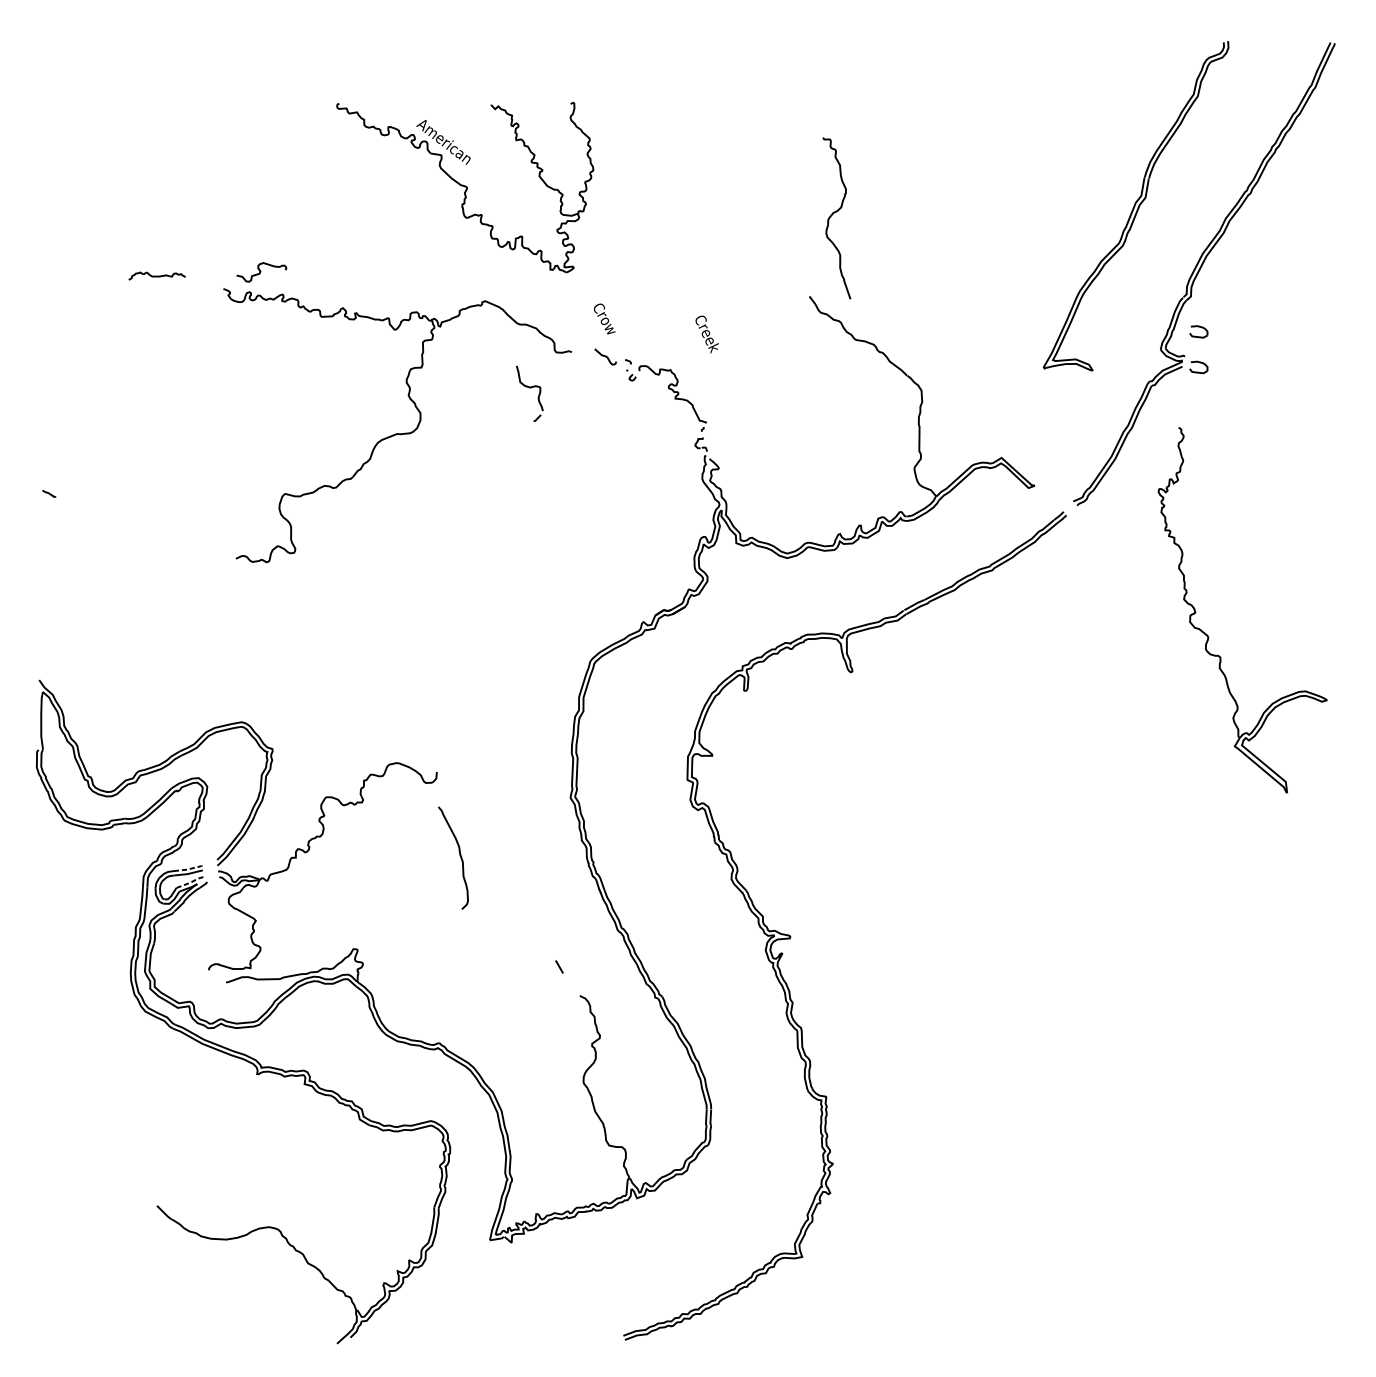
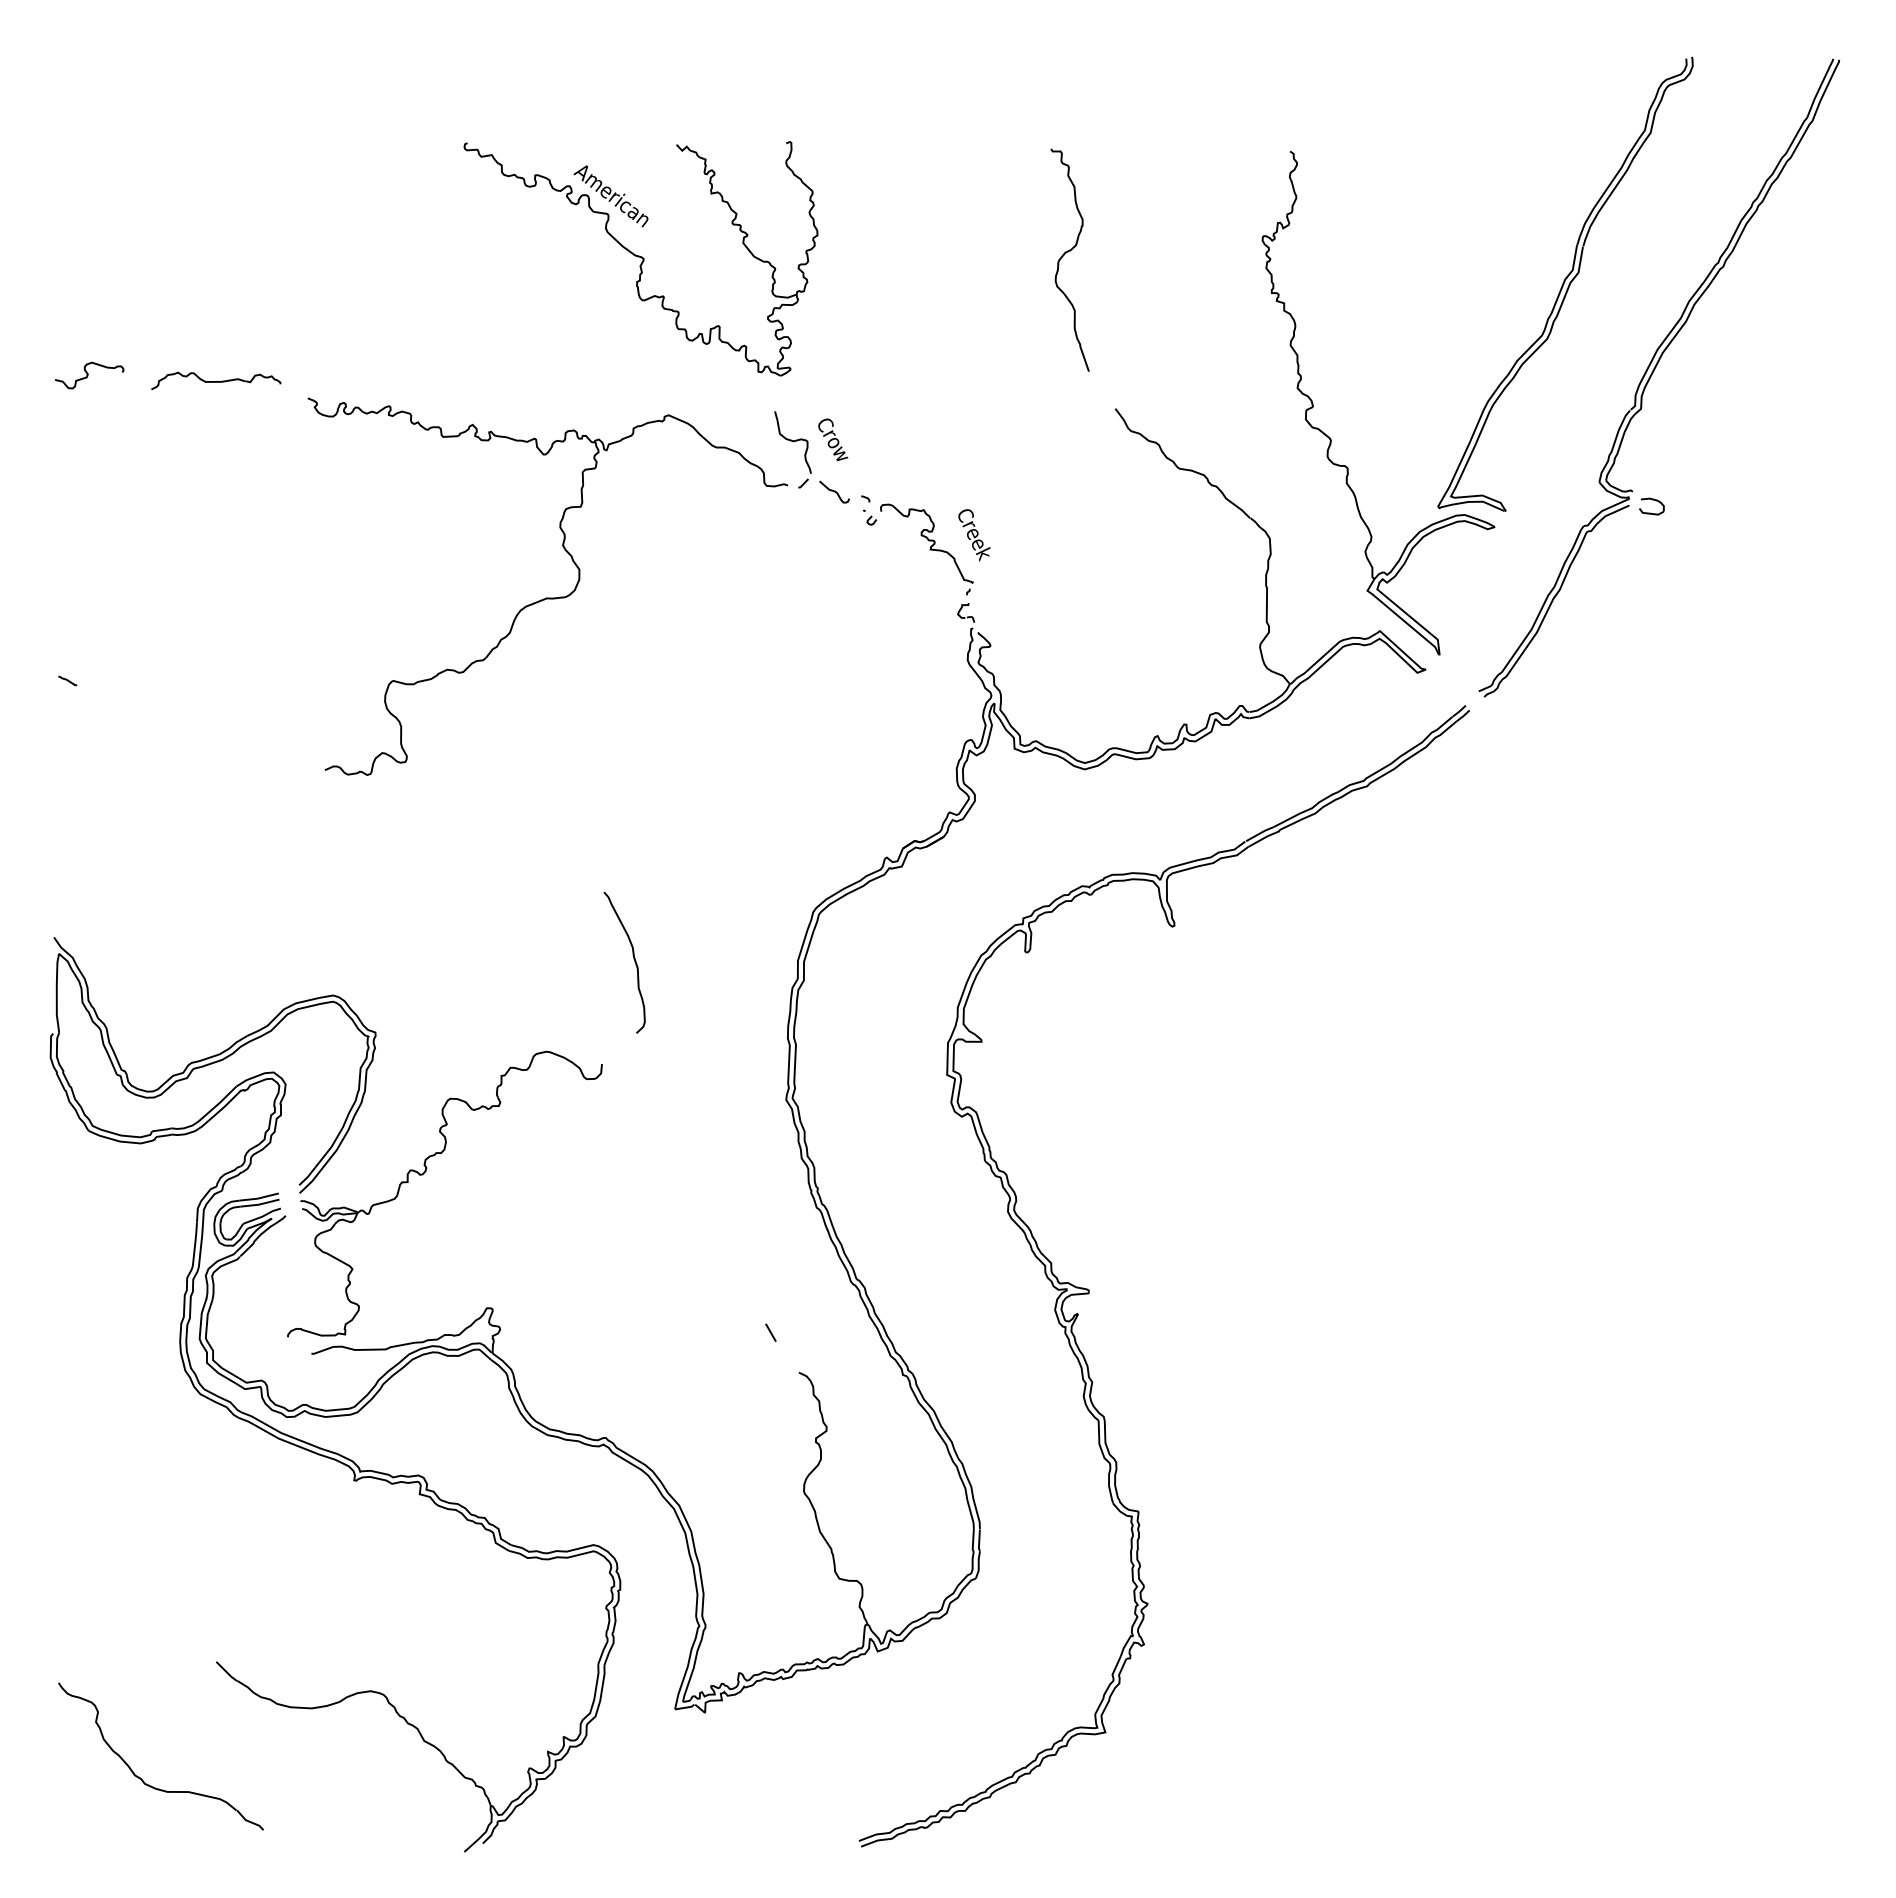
part: (833, 214) -> (1065, 254), moved
curve: (260, 272) -> (88, 375), moved
part: (157, 275) -> (216, 380), size x1.67
part: (1199, 327) -> (1652, 451), removed
text: (707, 334) -> (974, 535), moved
part: (530, 388) -> (793, 442), moved
part: (1207, 635) -> (1330, 437), moved
curve: (459, 855) -> (633, 959), moved
line: (189, 869) -> (260, 1198), dashed -> solid
line: (190, 882) -> (262, 1216), dashed -> solid
part: (101, 1289) -> (140, 1777), added

